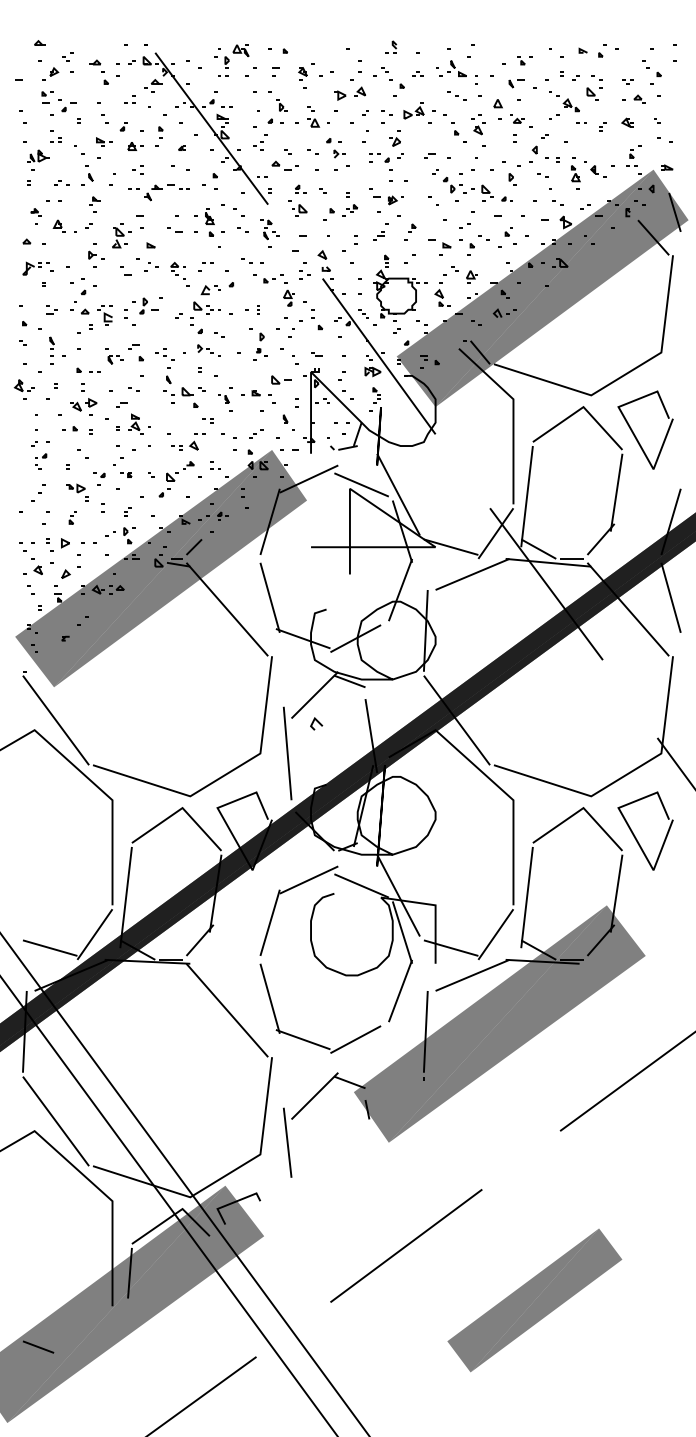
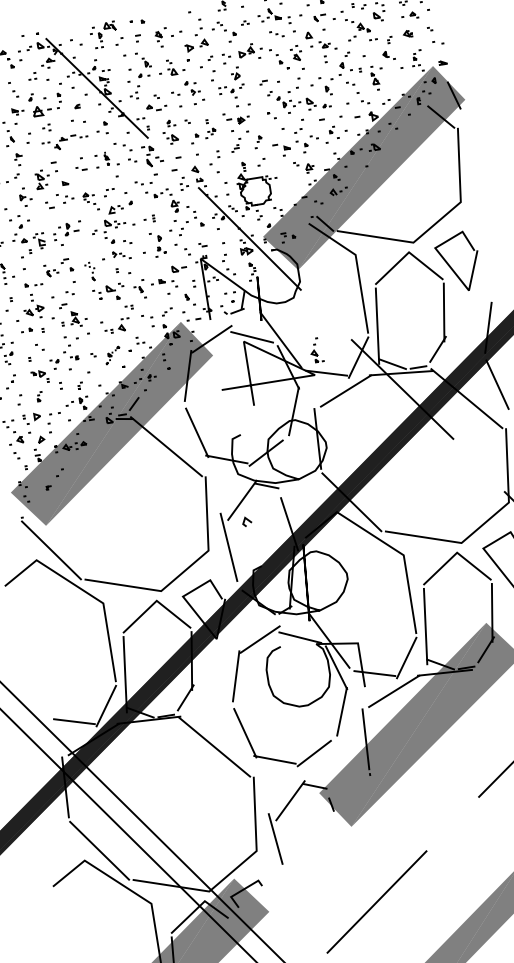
part: (135, 146) -> (42, 110), size x1.6
part: (598, 171) -> (389, 55), moved
part: (209, 222) -> (106, 158), size x0.6
part: (269, 233) -> (152, 159), size x1.4
part: (442, 290) -> (316, 350), moved
part: (164, 366) -> (90, 272), size x0.7
part: (176, 479) -> (112, 355), size x0.6

